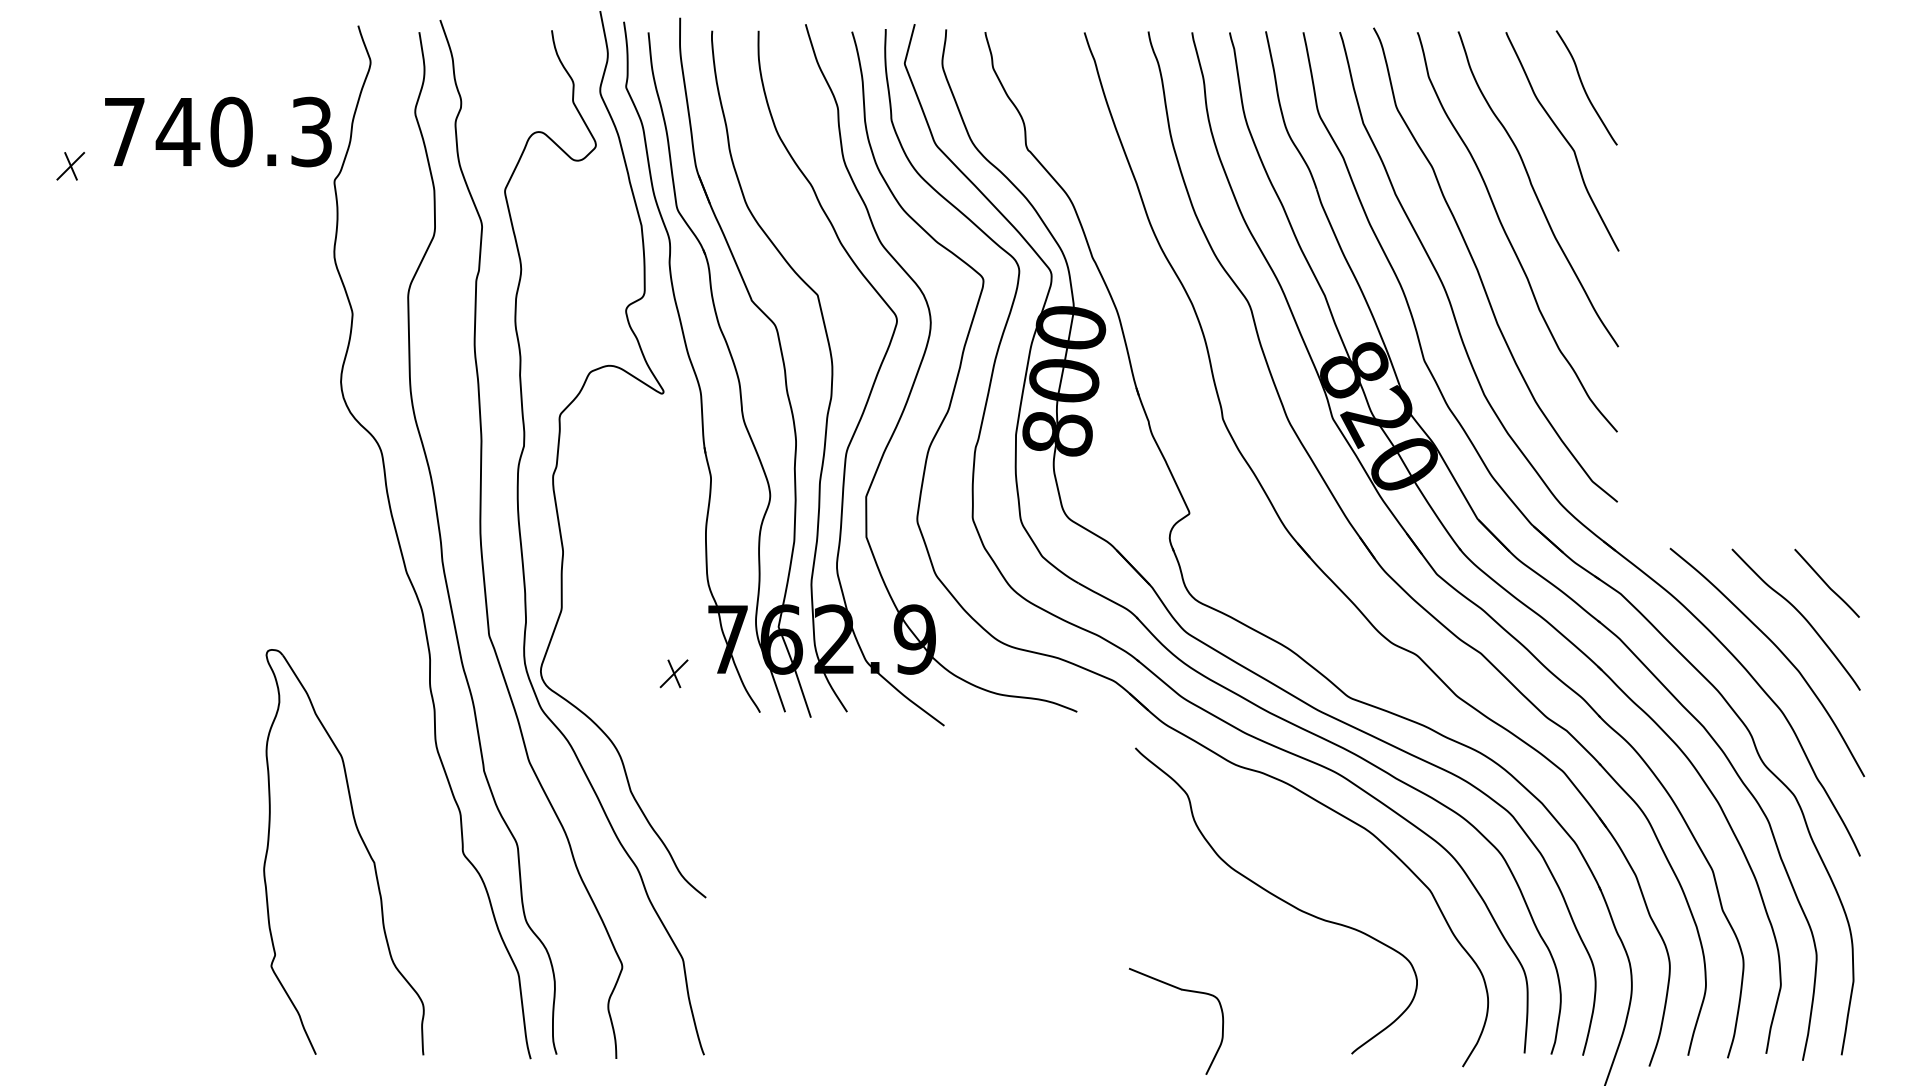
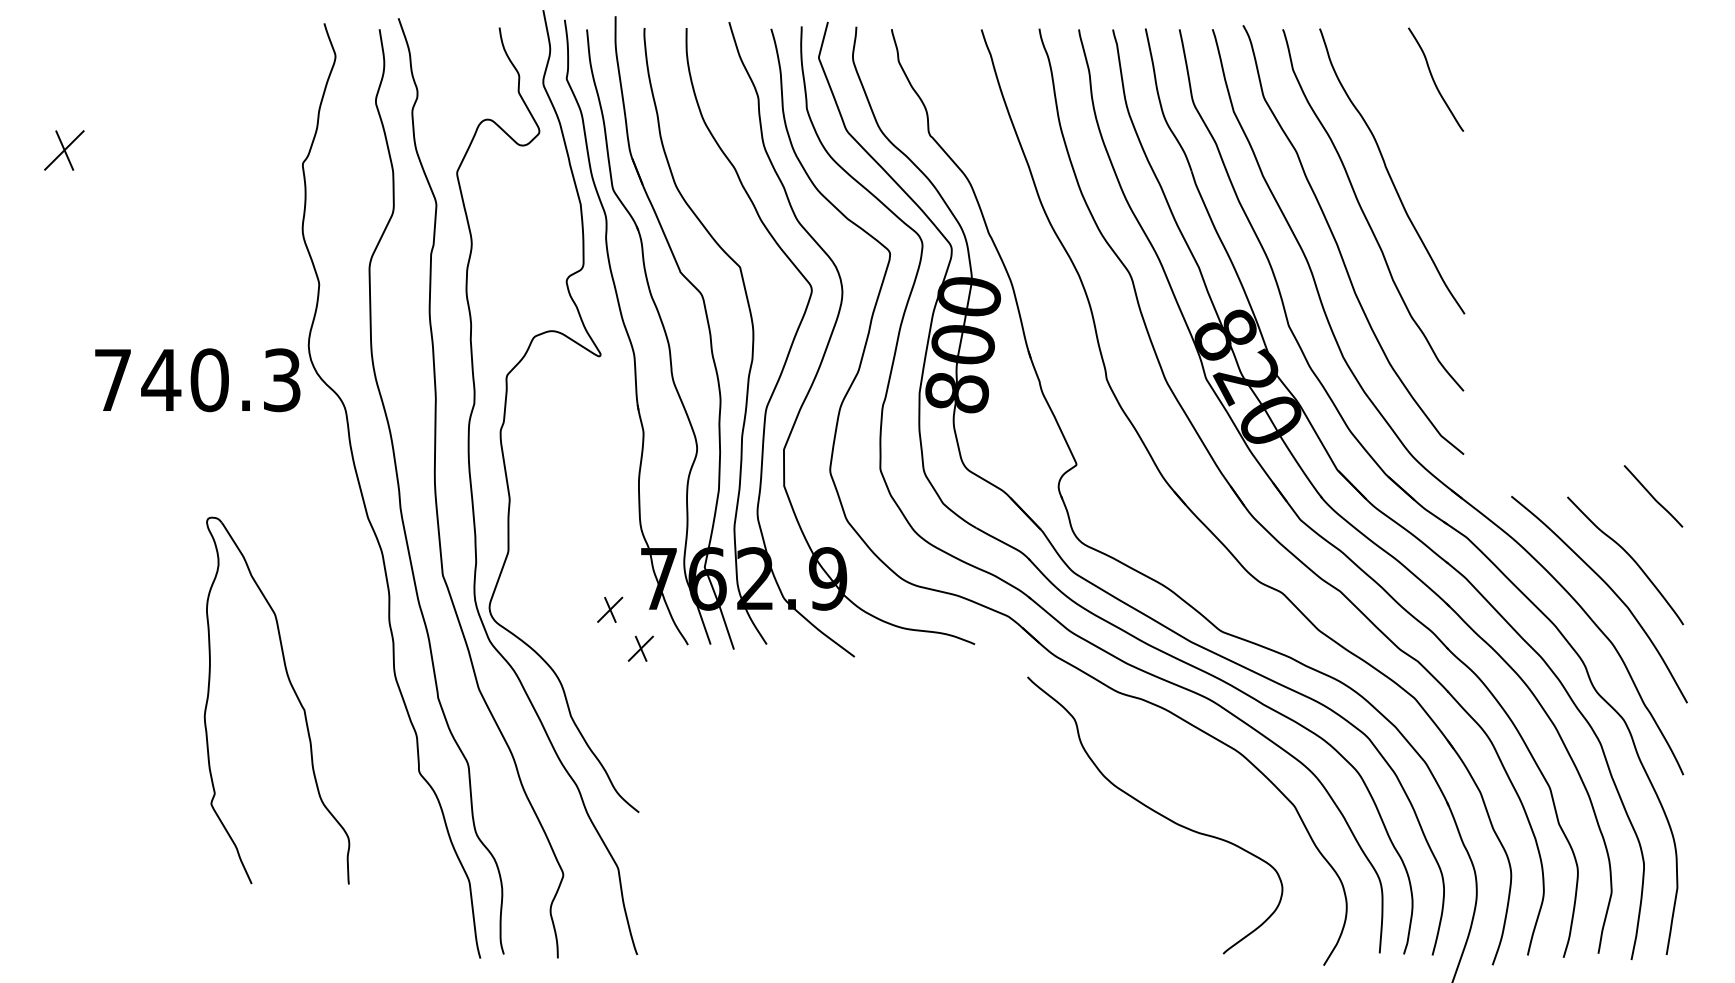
text: (218, 131) -> (197, 379), moved
curve: (1564, 139) -> (1415, 126), removed
part: (70, 166) -> (63, 150), size x1.6
curve: (1826, 582) -> (1652, 495), moved
part: (707, 716) -> (640, 648), added
part: (362, 842) -> (293, 691), moved
curve: (1180, 990) -> (1068, 896), removed

